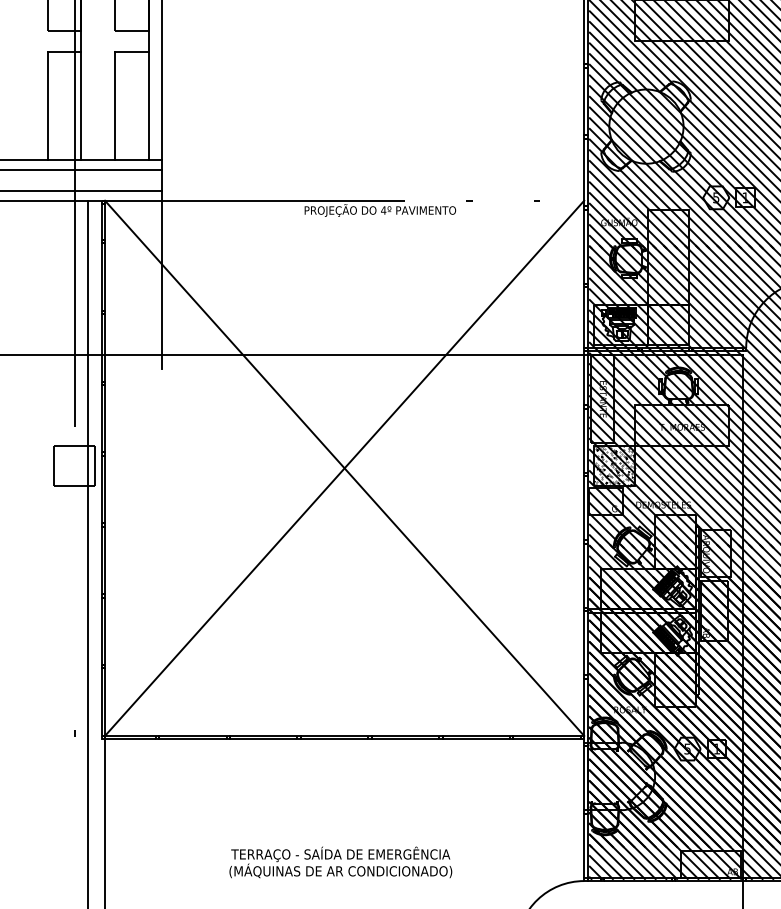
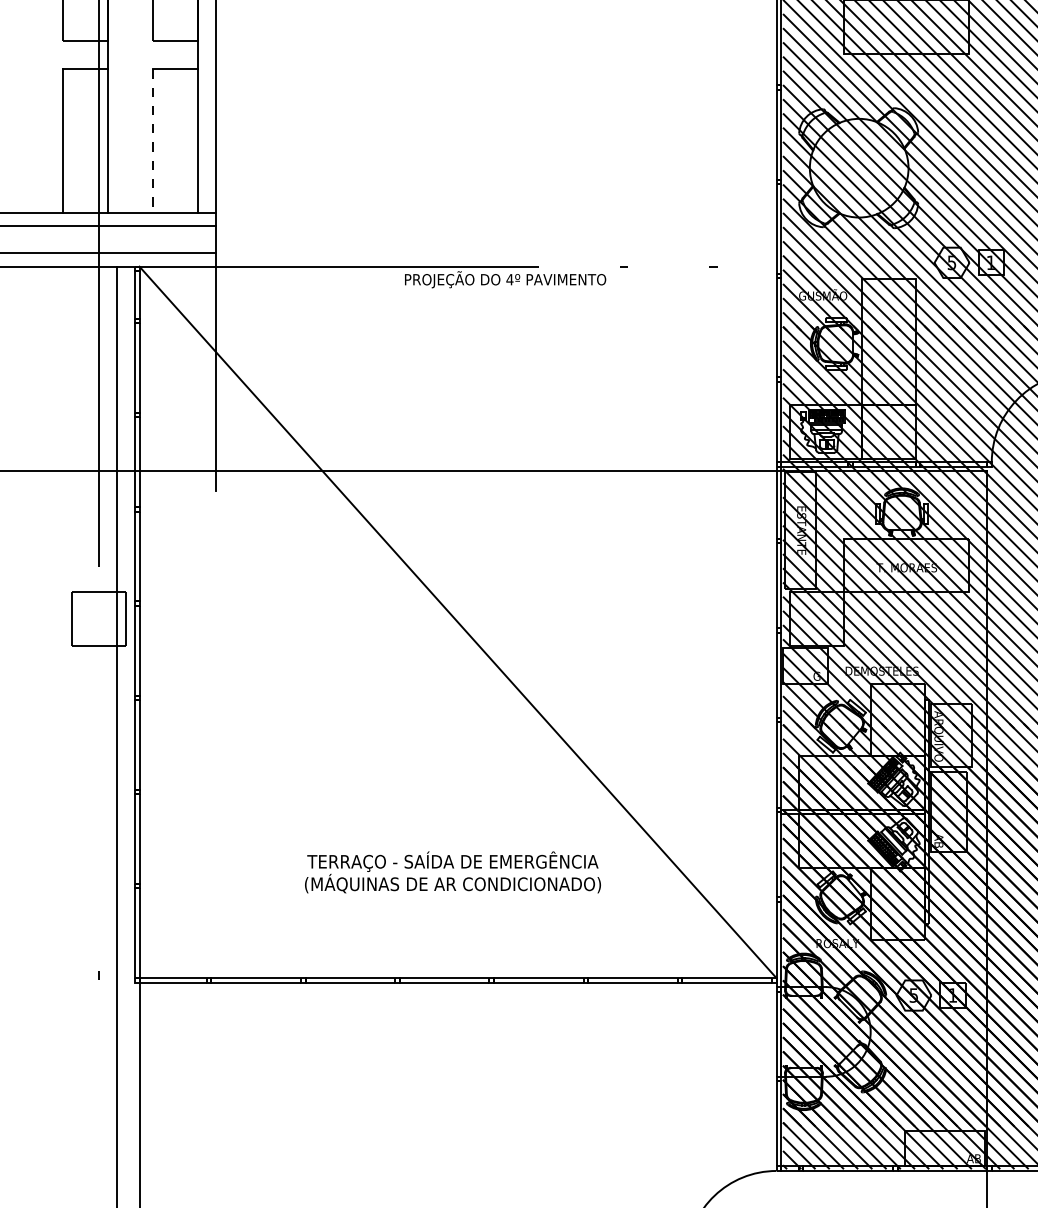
line: (115, 106) -> (153, 141), solid -> dashed
hatch: (614, 465) -> (816, 618), removed
line: (344, 467) -> (457, 621), removed
text: (340, 862) -> (452, 872), moved

